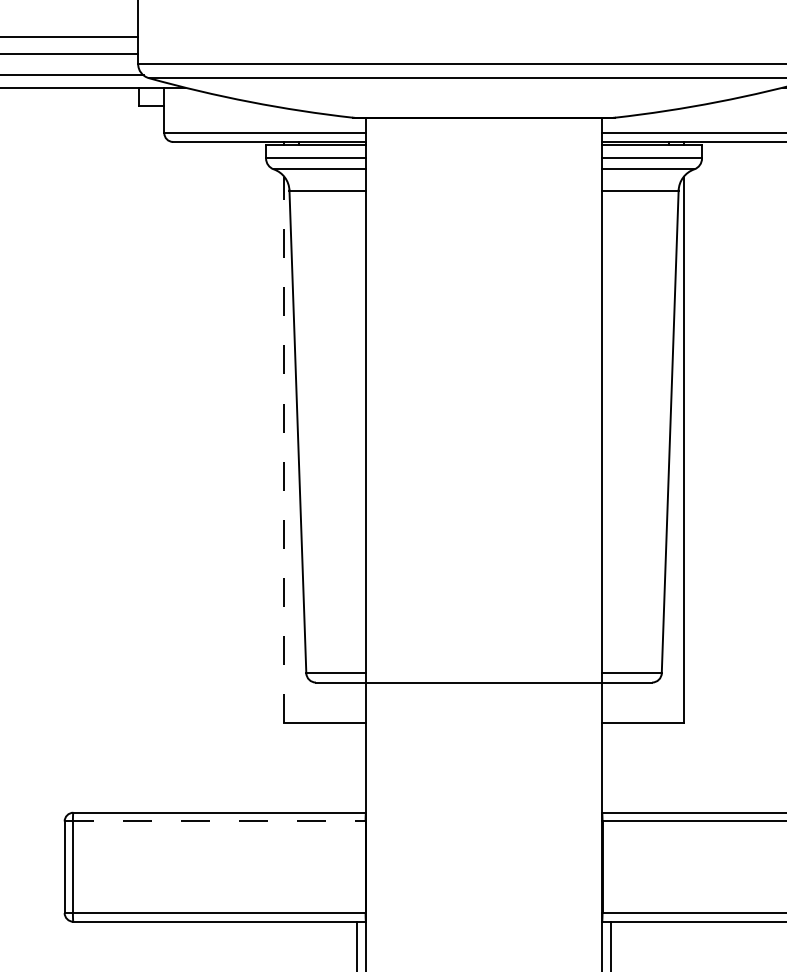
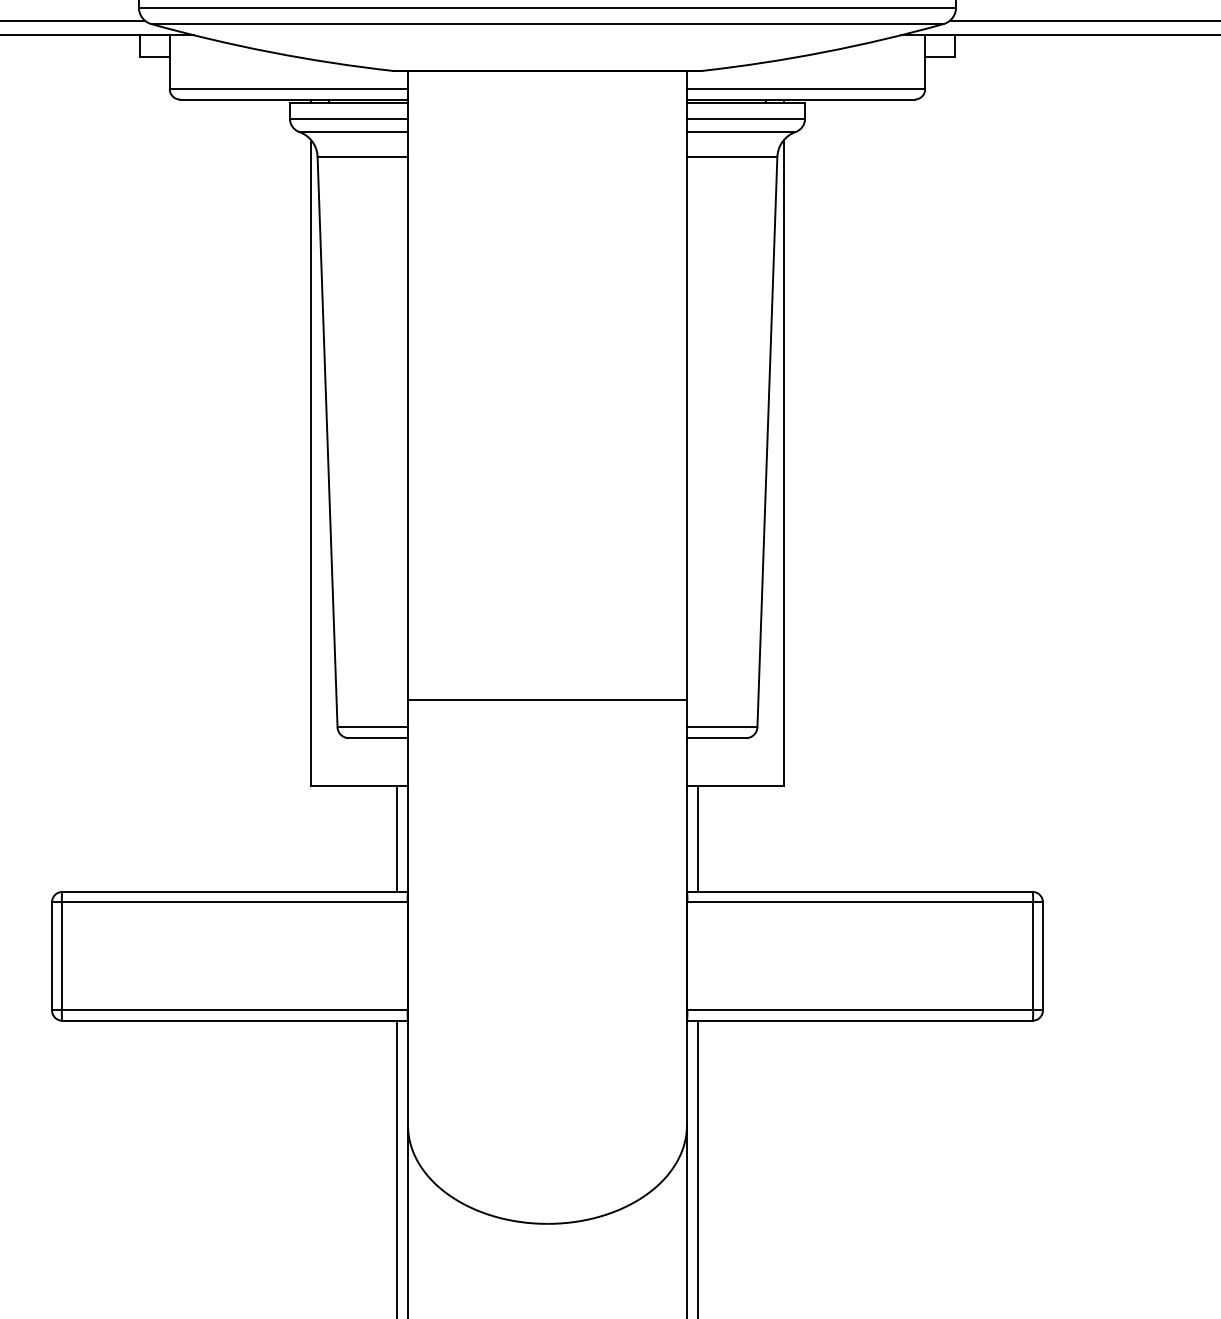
line: (284, 450) -> (311, 463), dashed -> solid
line: (484, 682) -> (547, 700), moved
line: (357, 767) -> (397, 838), added
line: (611, 767) -> (697, 838), added
line: (215, 821) -> (230, 902), dashed -> solid

